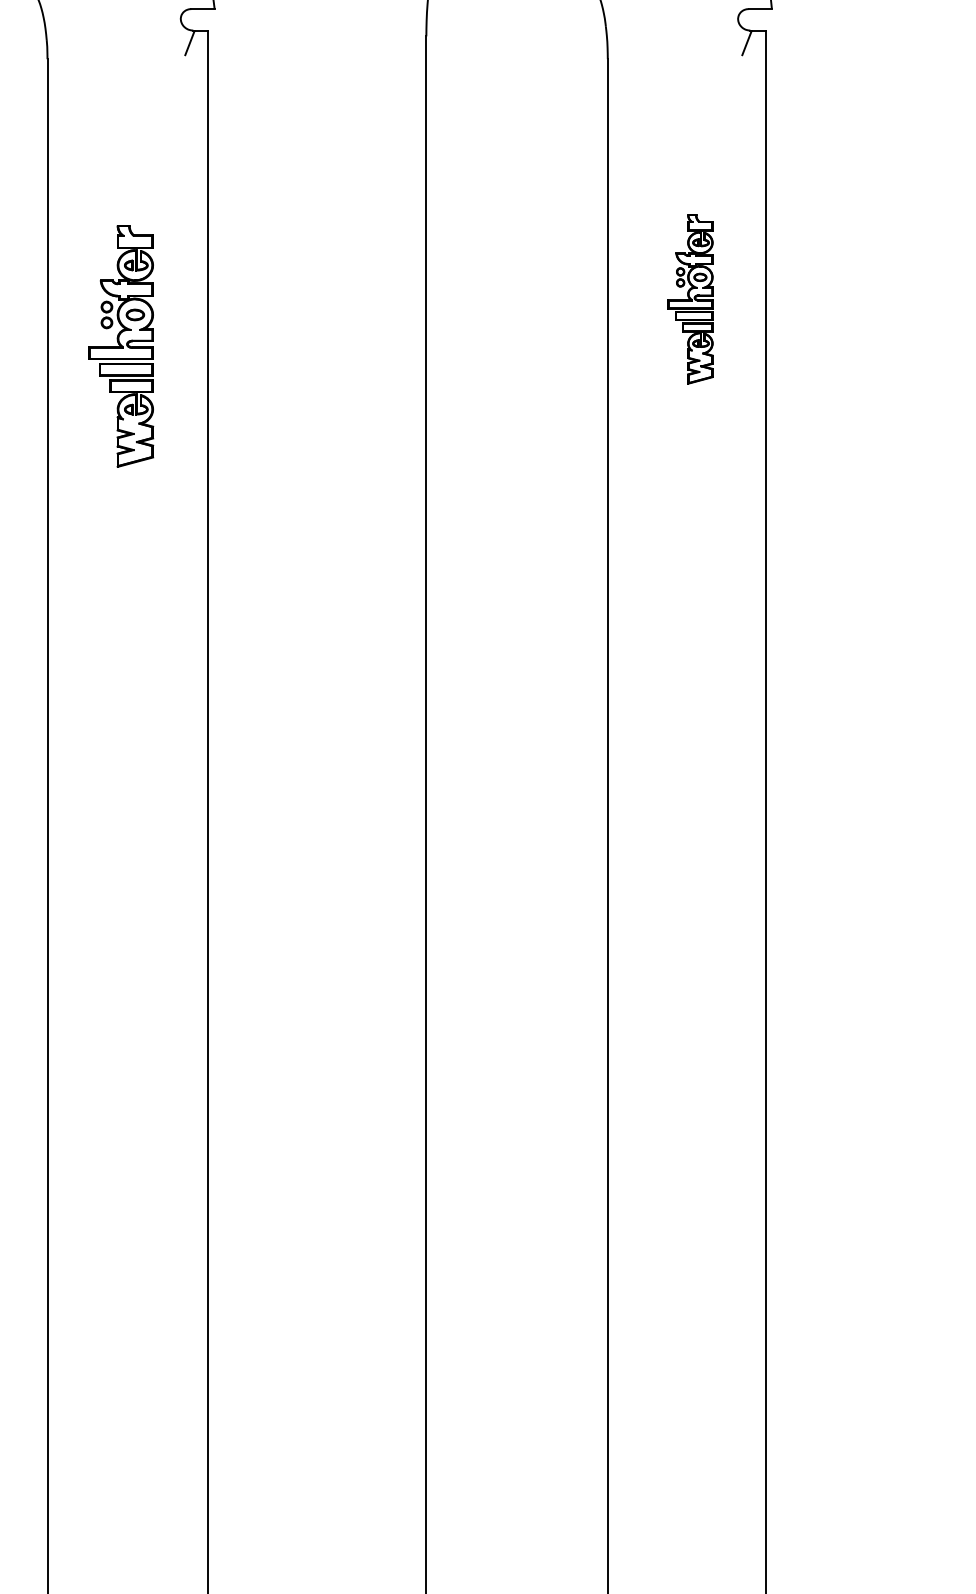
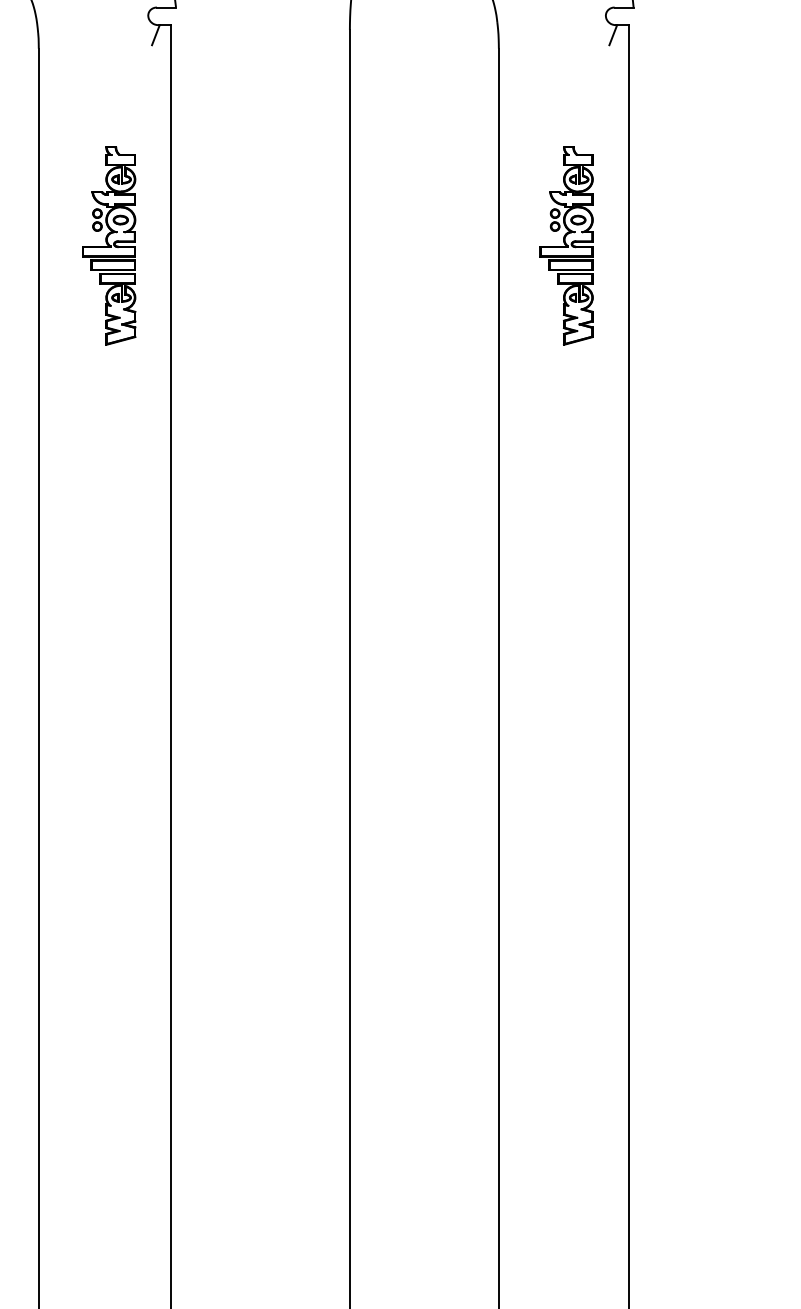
part: (690, 299) -> (566, 246), size x1.43
part: (121, 346) -> (109, 246), moved

